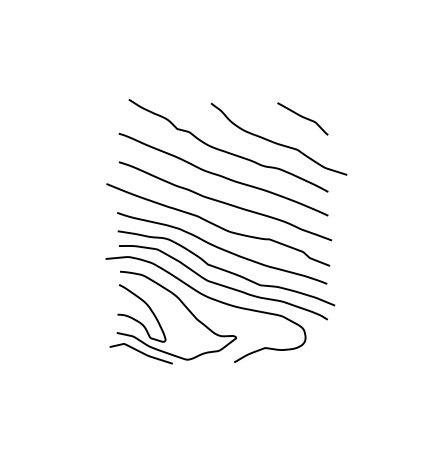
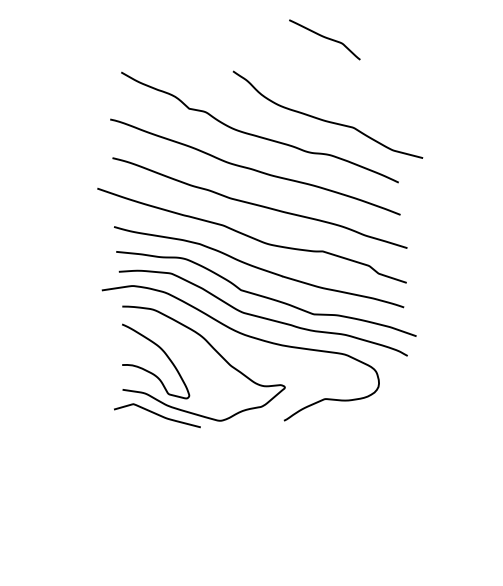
curve: (302, 117) -> (324, 37), moved

